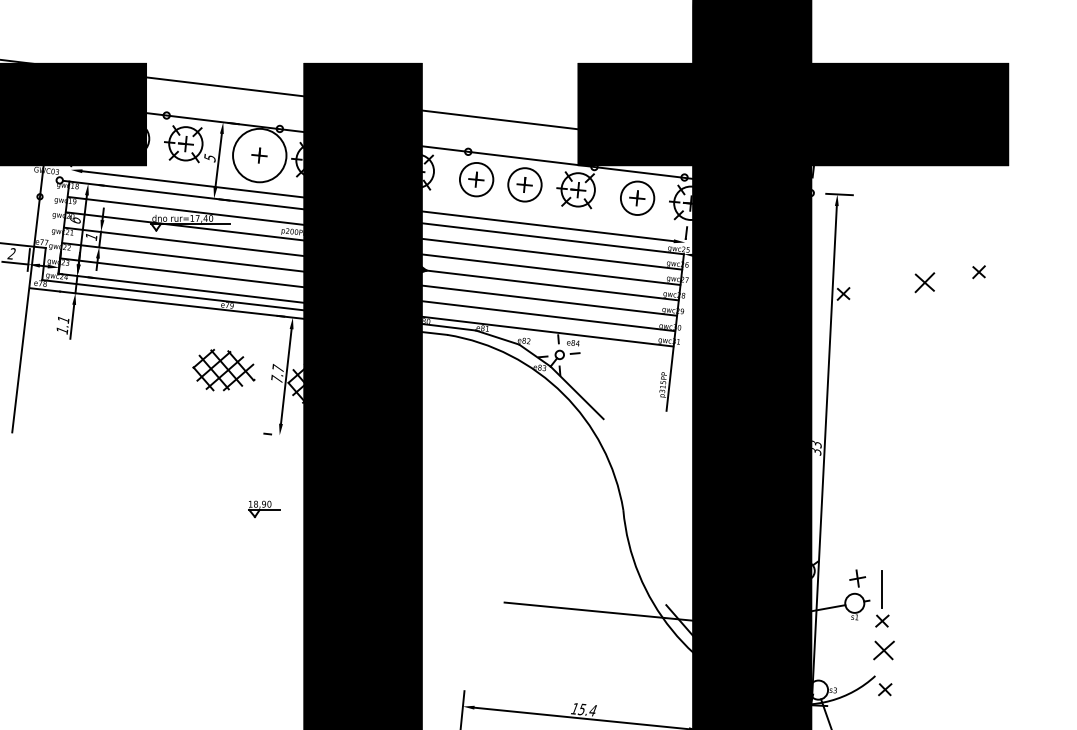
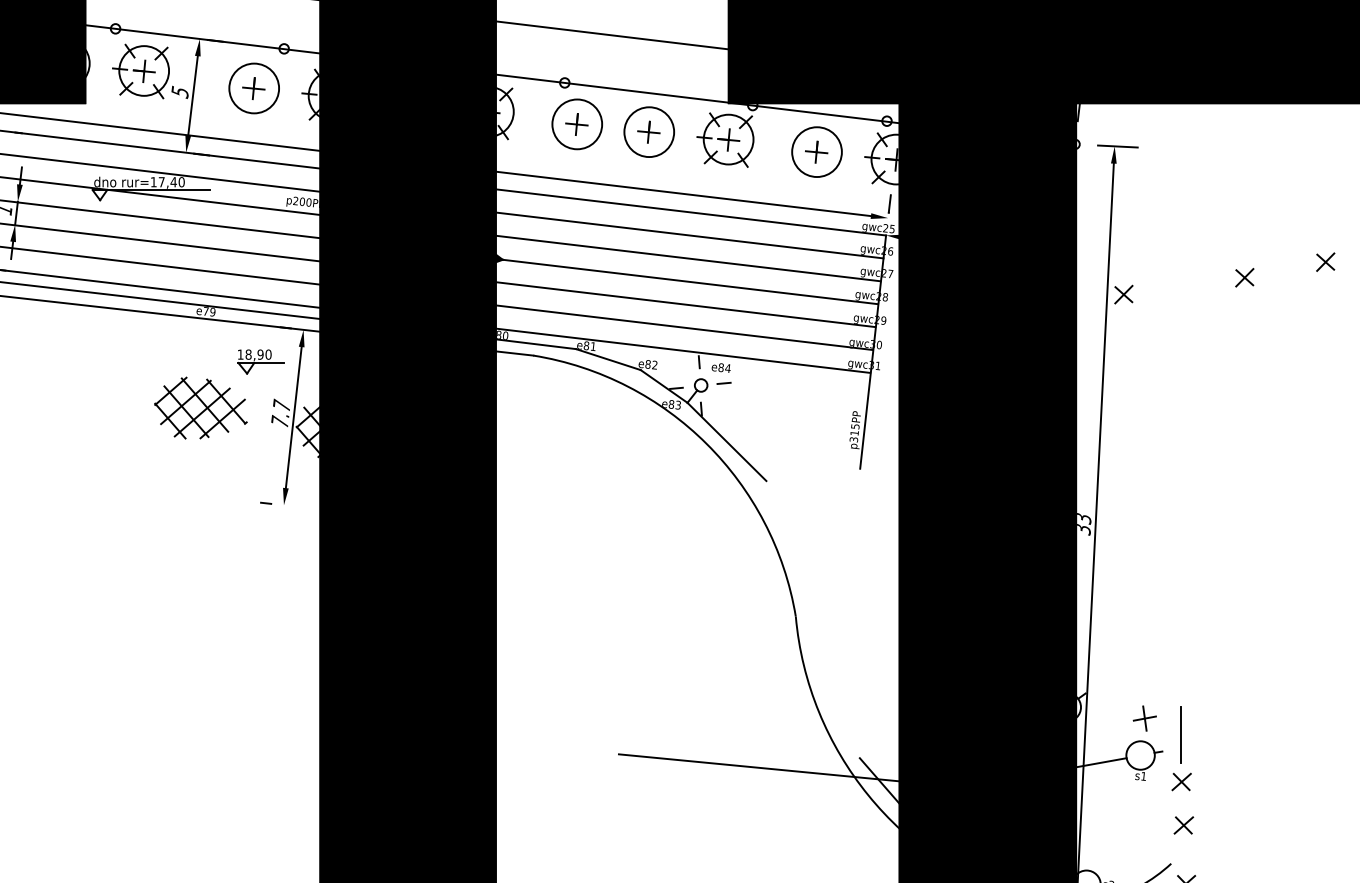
circle: (259, 155) -> (253, 88), size x0.62
part: (924, 282) -> (1244, 277), size x0.62
part: (264, 509) -> (261, 362), moved
part: (883, 649) -> (1183, 824), size x0.62

